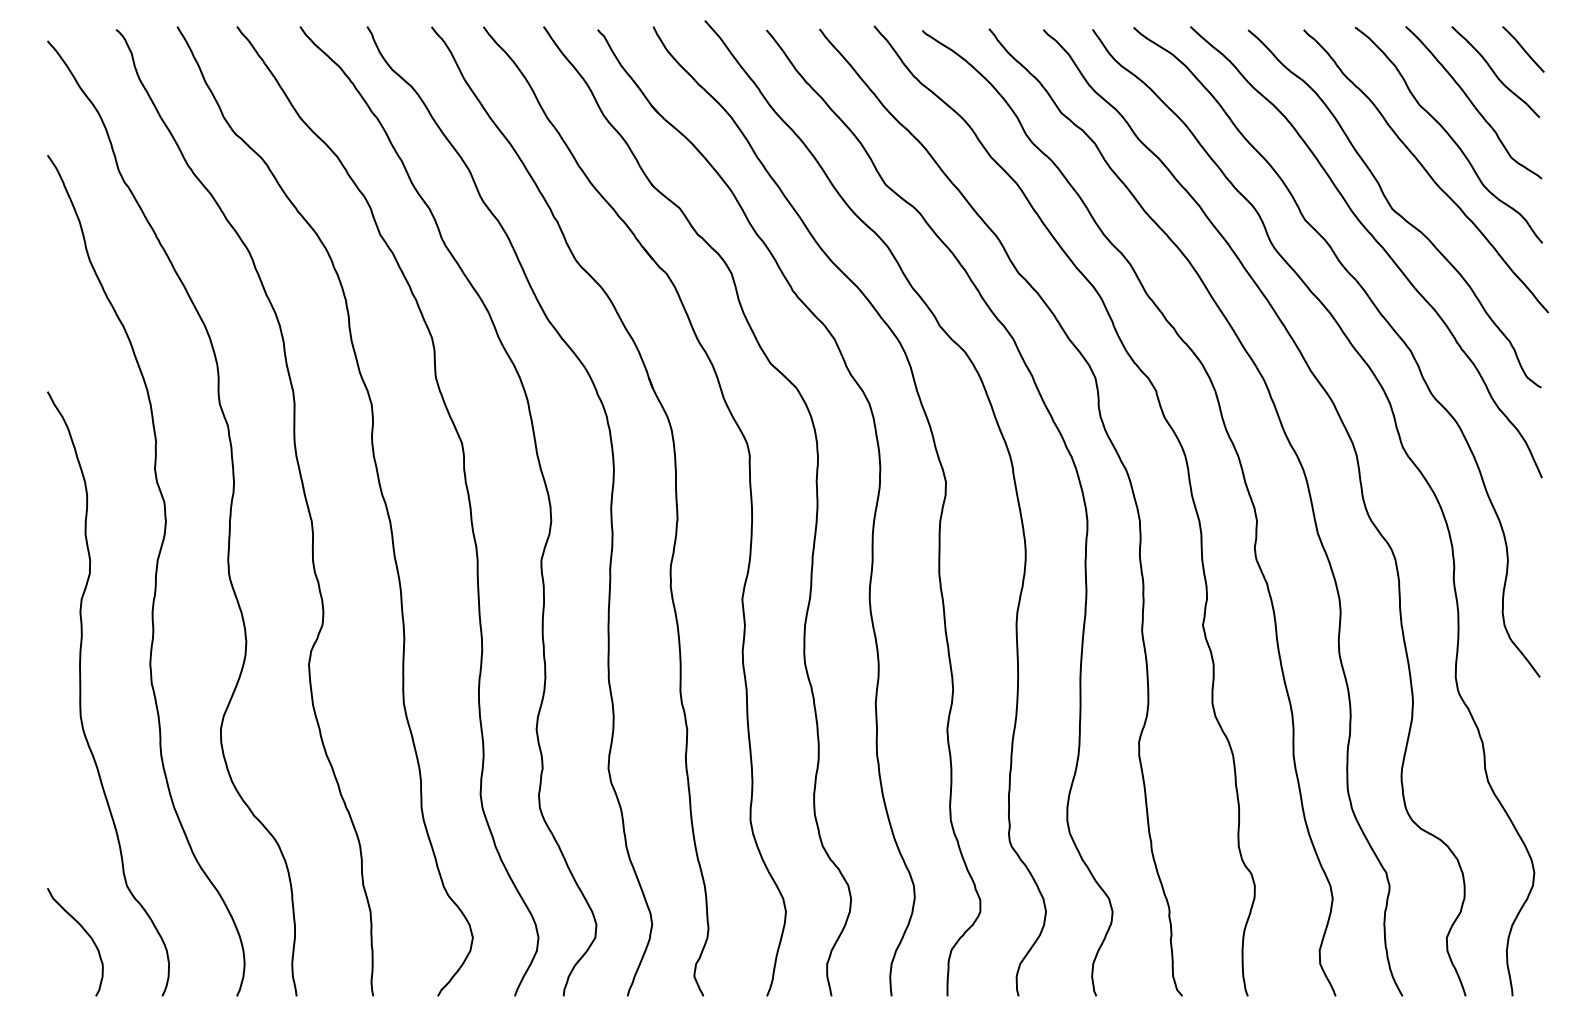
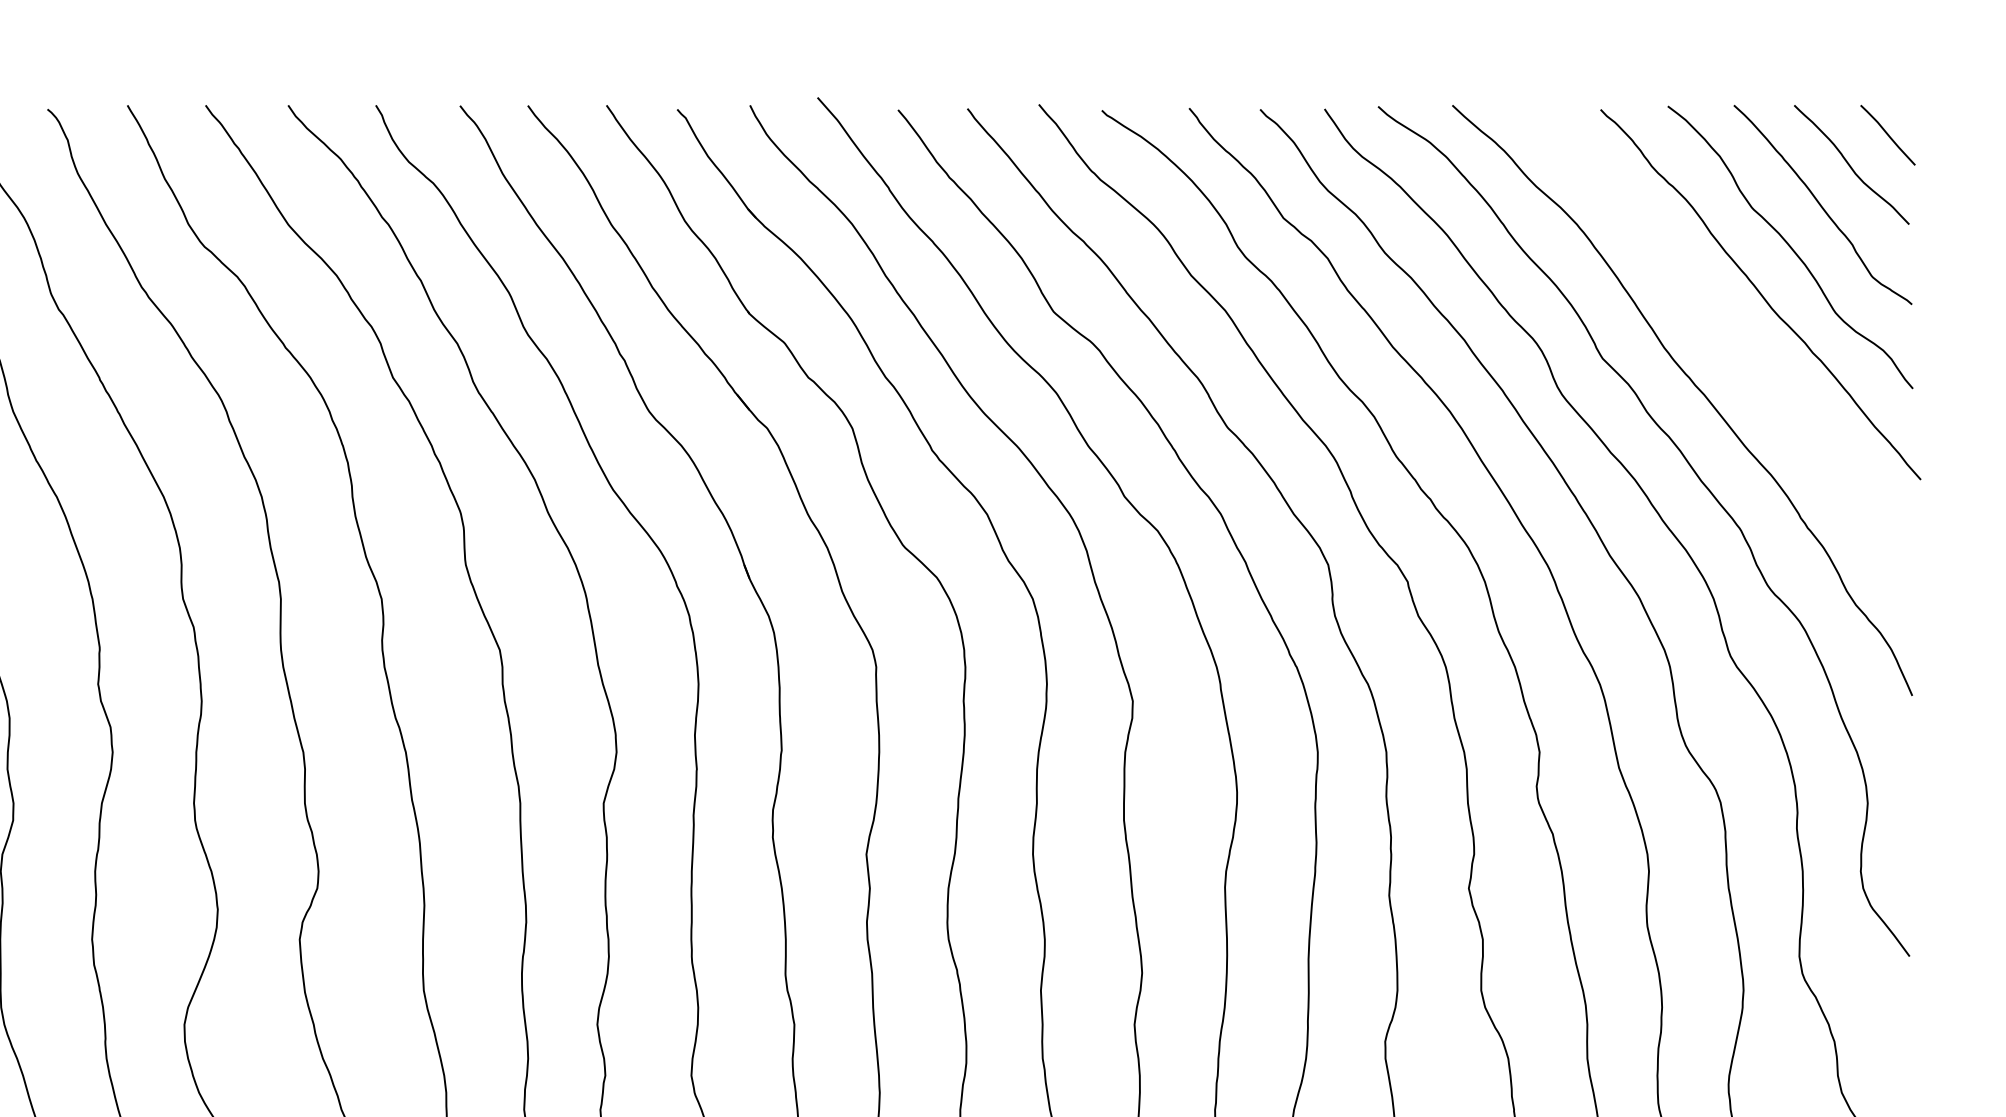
curve: (1393, 208) -> (1718, 343), removed

